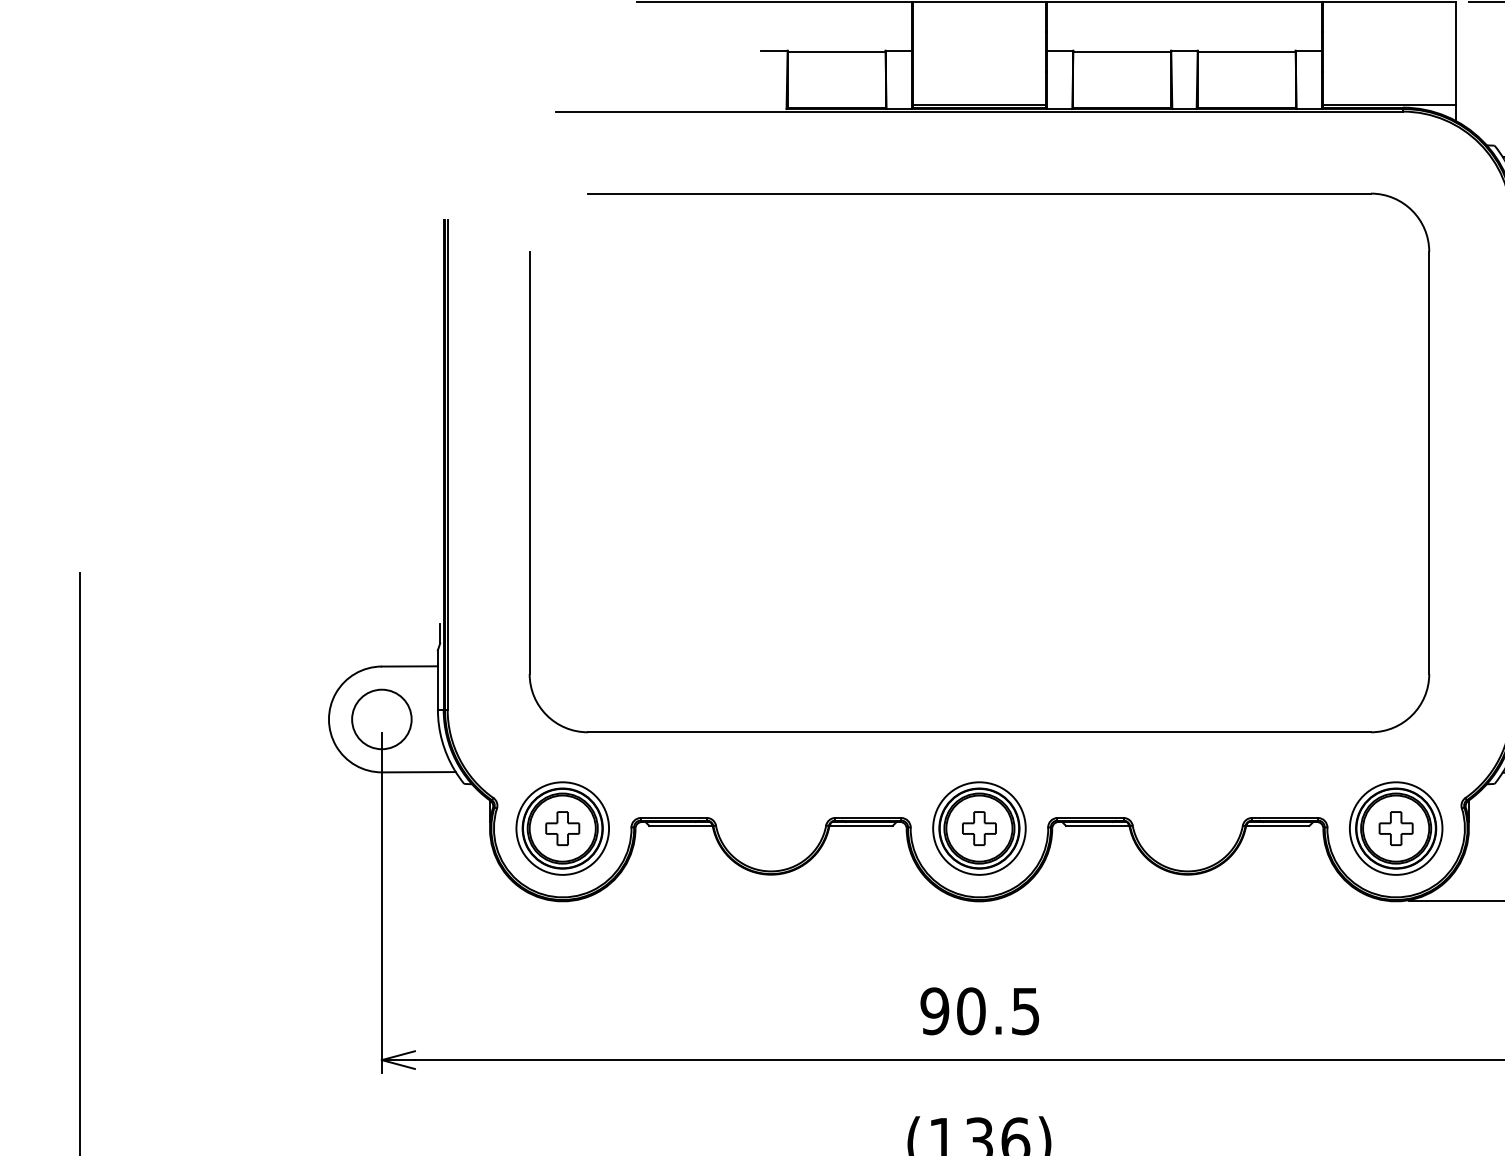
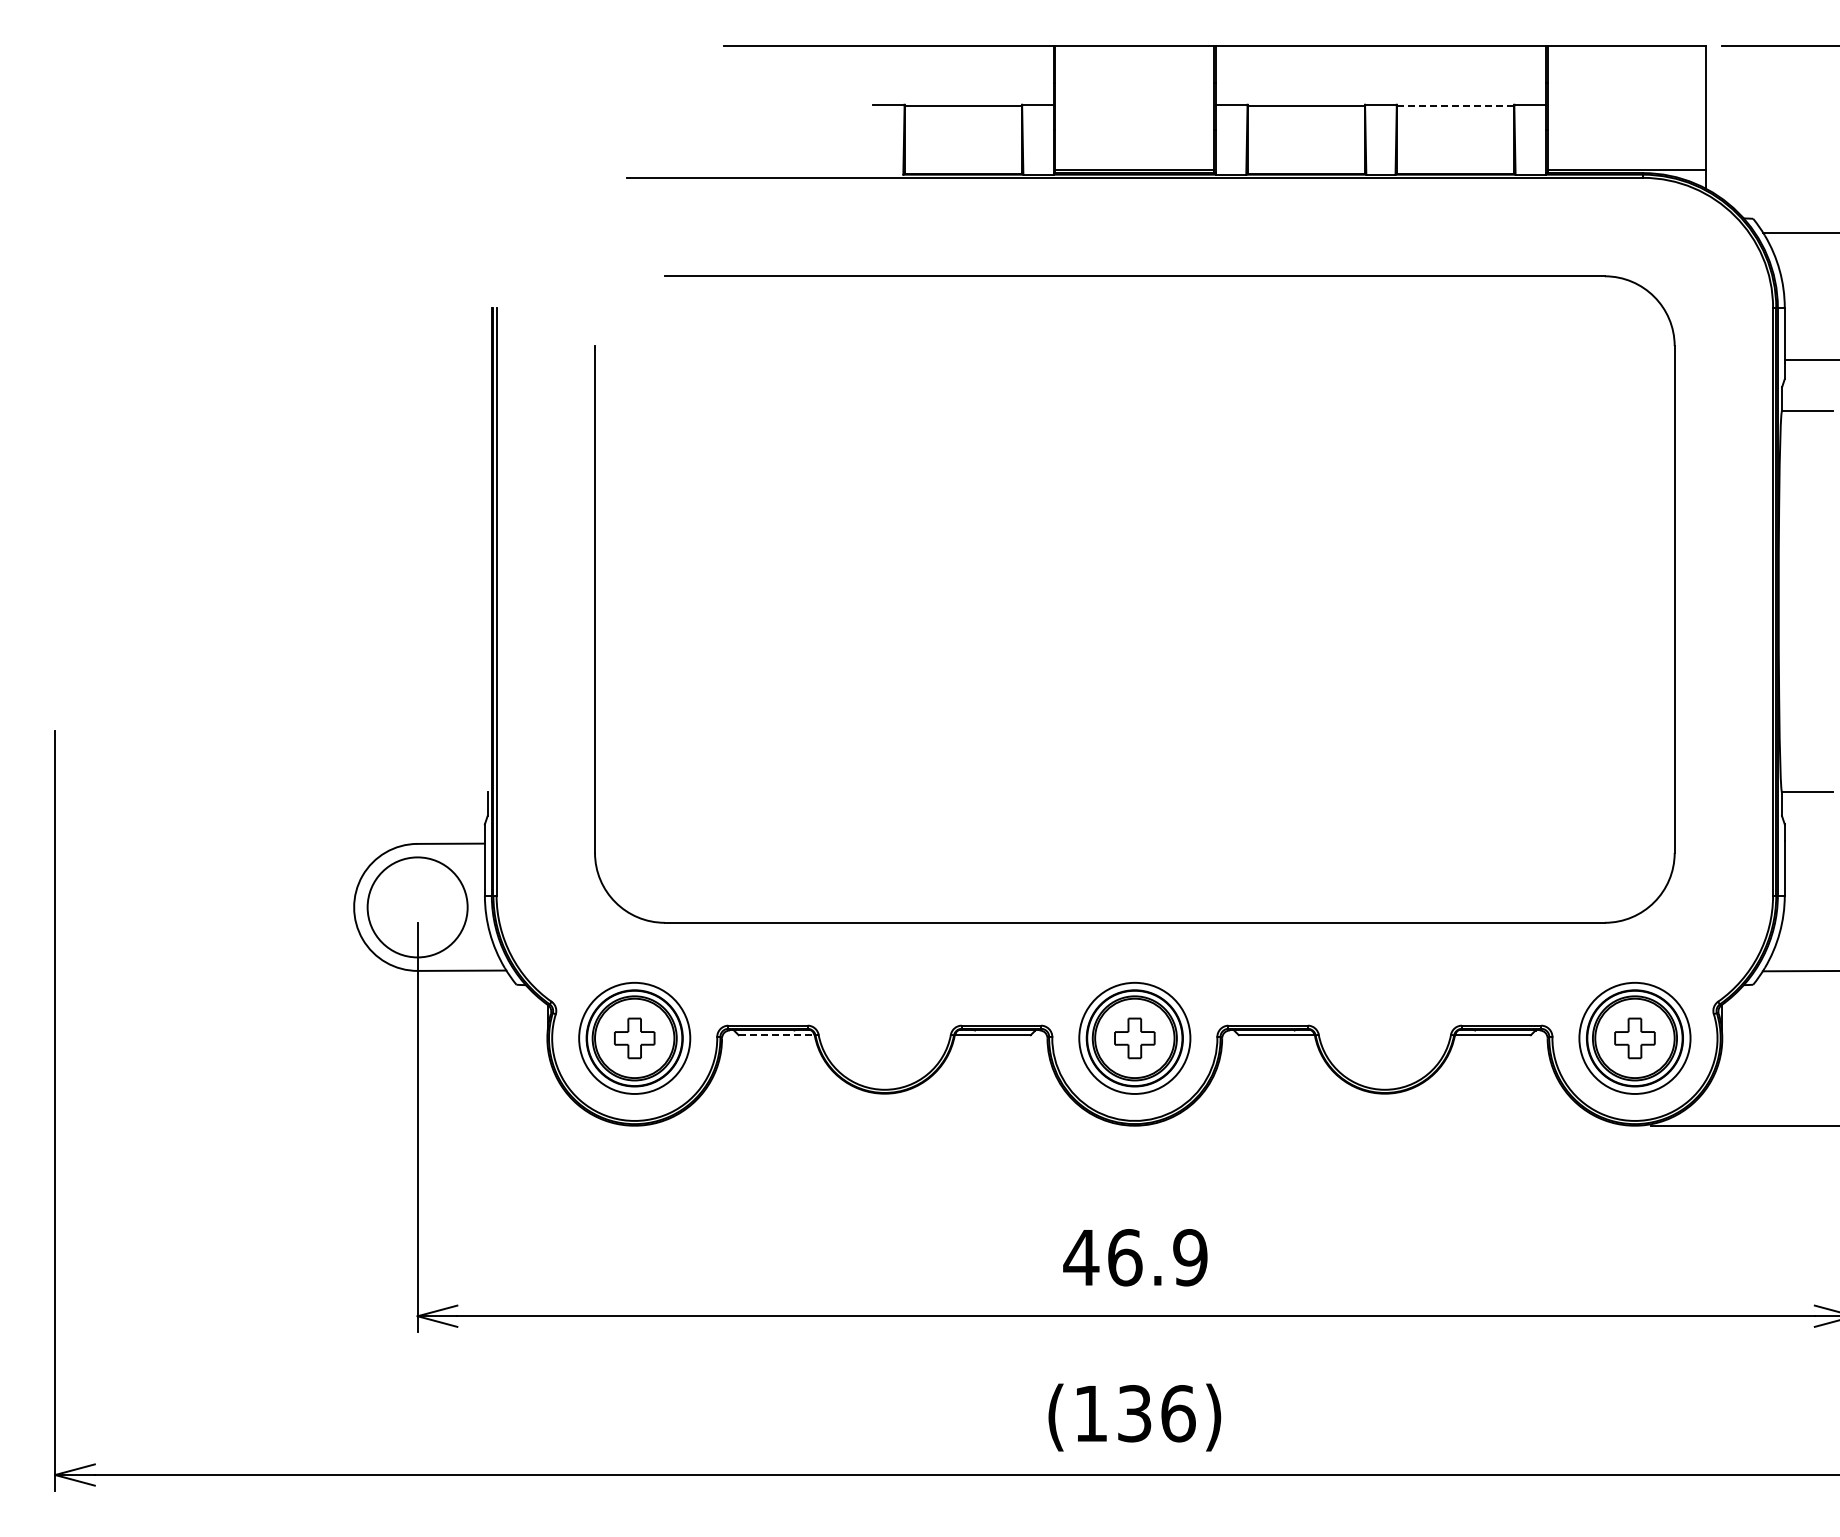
line: (1246, 52) -> (1455, 106), solid -> dashed
circle: (381, 719) -> (417, 907), size x1.4
line: (681, 826) -> (777, 1035), solid -> dashed
text: (979, 1011) -> (1135, 1257), 90.5 -> 46.9

